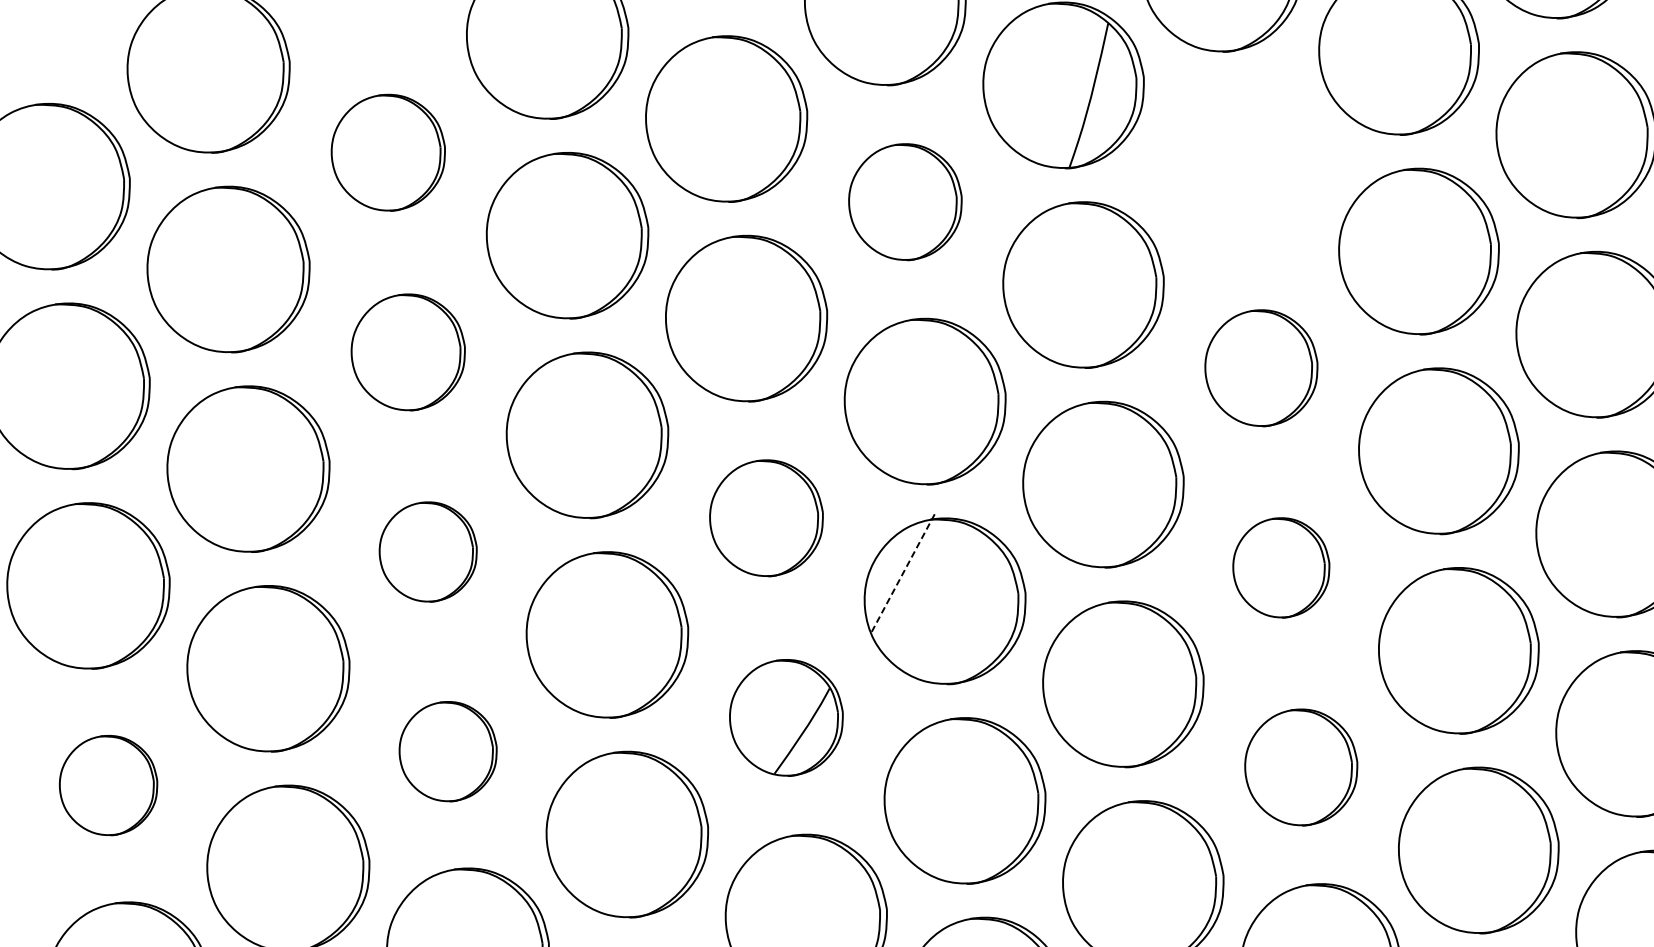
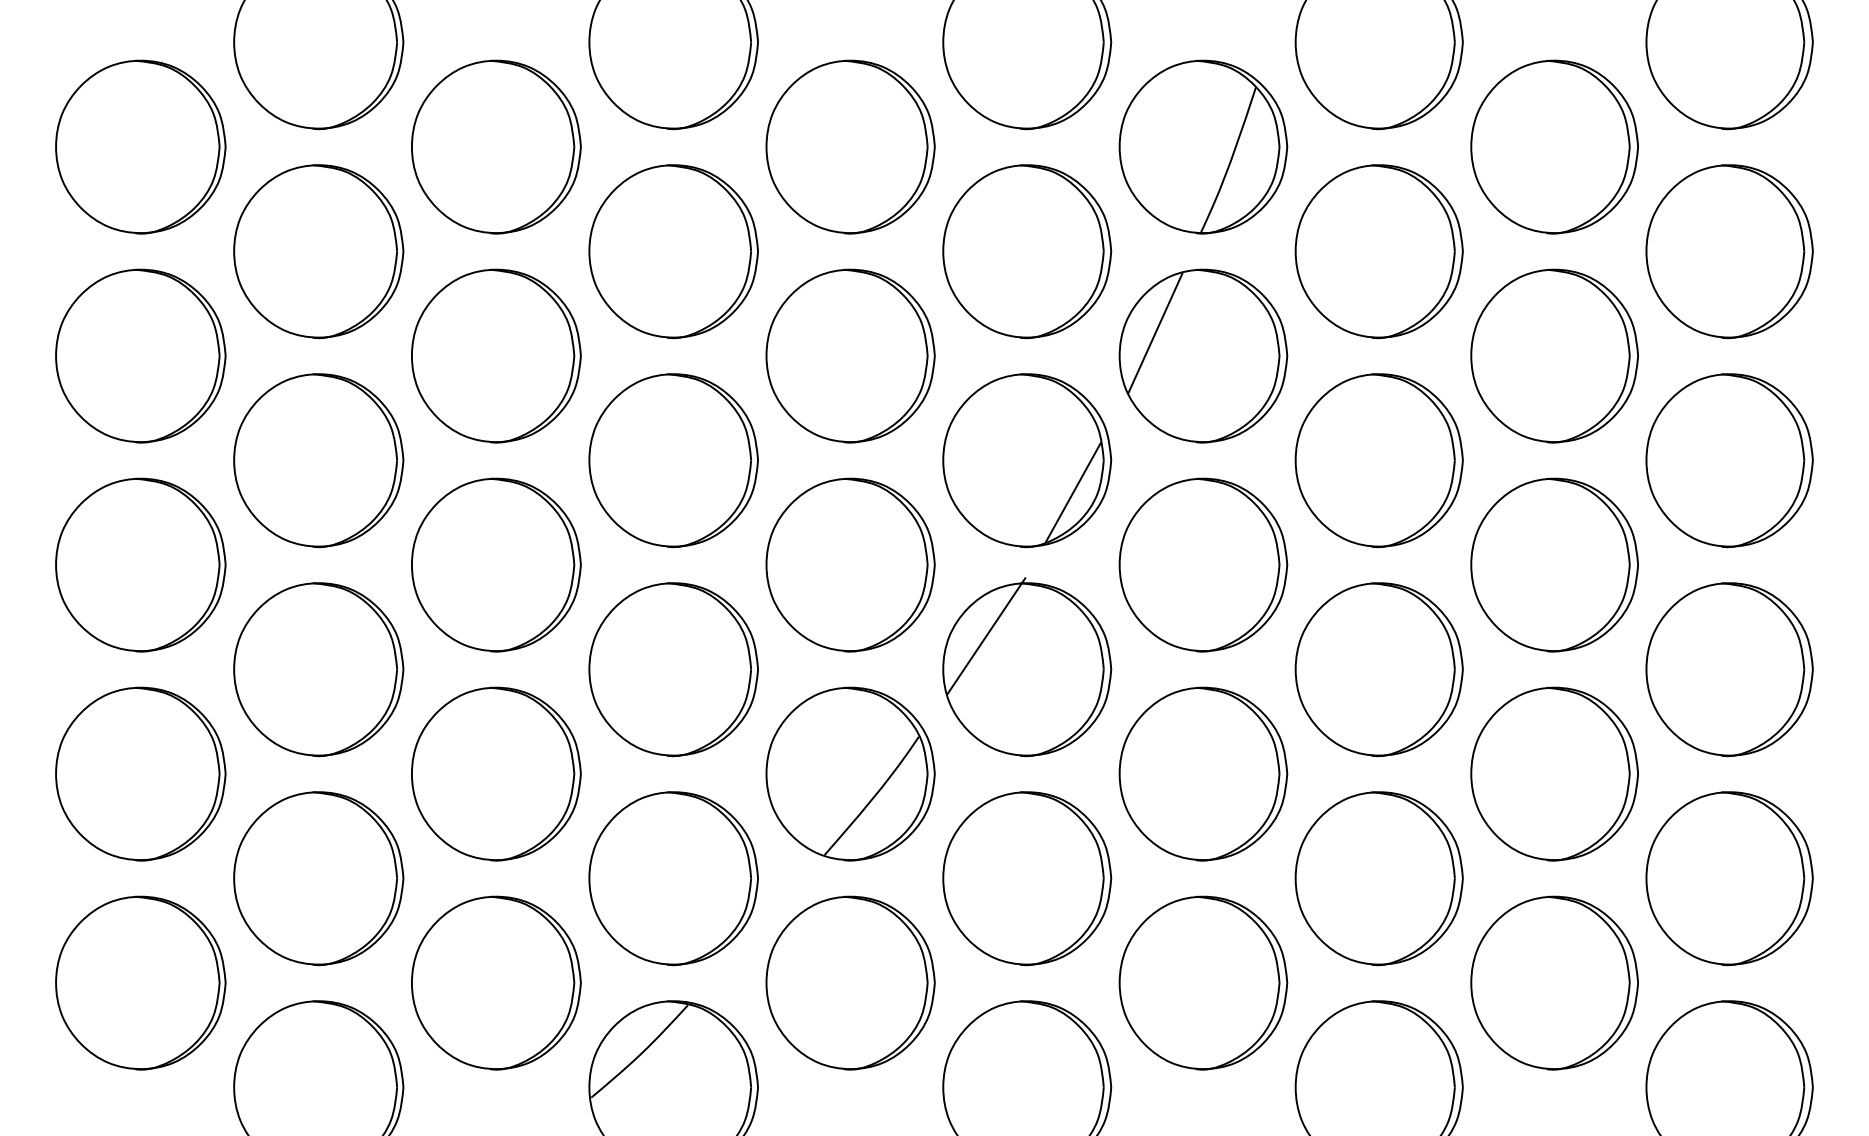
part: (388, 152) -> (496, 146), size x1.43
part: (1240, 168) -> (1378, 251), added
part: (905, 201) -> (1027, 251), size x1.43
line: (1035, 268) -> (1155, 333), added
part: (408, 351) -> (496, 355), size x1.43
part: (1260, 368) -> (1378, 460), size x1.43
line: (972, 427) -> (1073, 492), added
part: (766, 517) -> (850, 564), size x1.43
part: (428, 551) -> (496, 564), size x1.67
part: (1280, 567) -> (1378, 669), size x1.67
line: (903, 572) -> (986, 635), dashed -> solid
part: (786, 717) -> (850, 773), size x1.43
part: (448, 751) -> (496, 773), size x1.67
part: (1300, 767) -> (1378, 878), size x1.43
part: (108, 785) -> (140, 773), size x1.67

